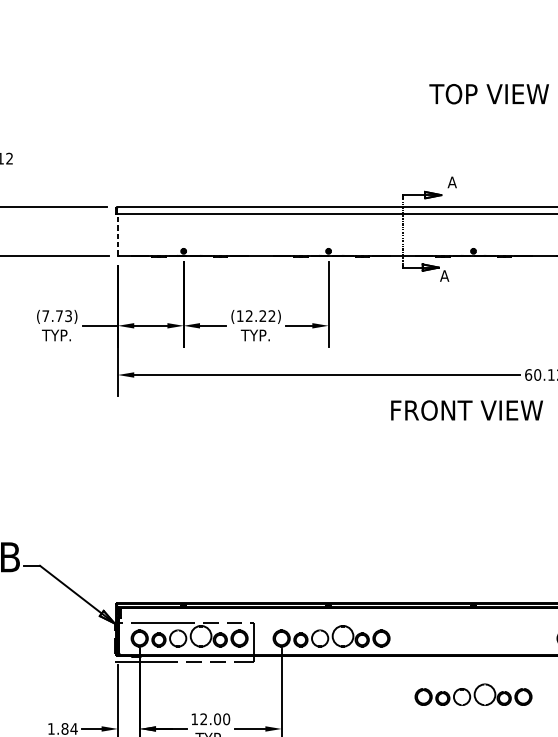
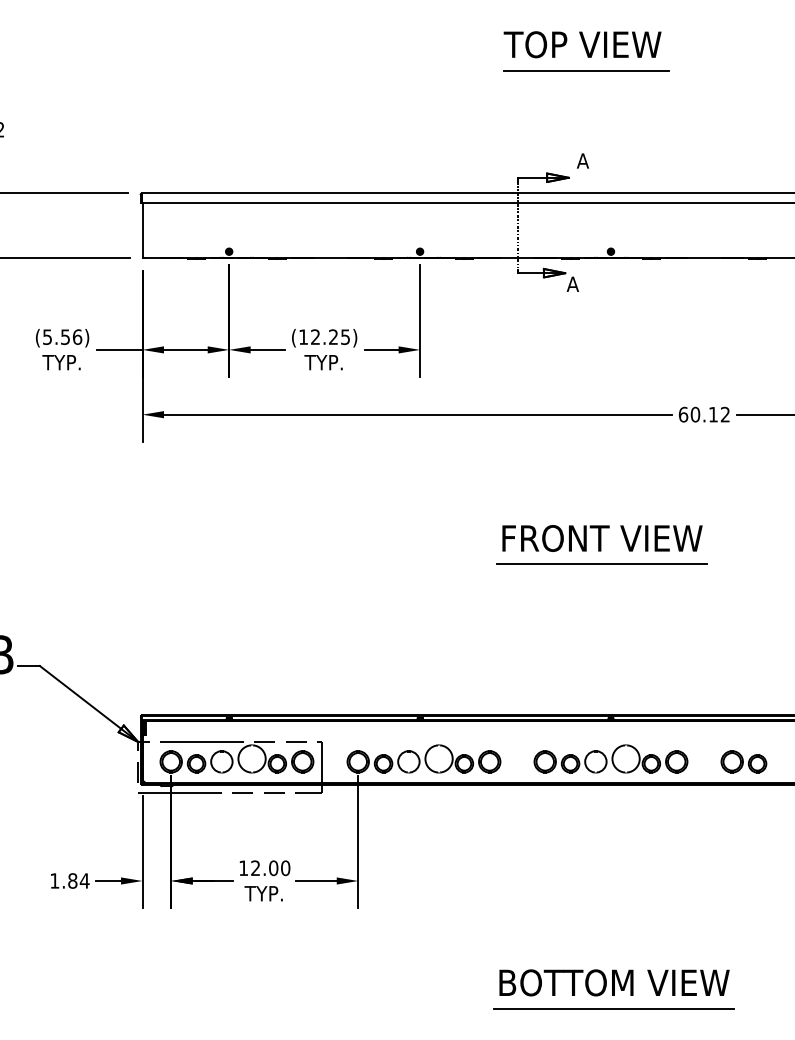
text: (489, 93) -> (582, 44), moved
line: (454, 113) -> (586, 70), added
line: (117, 234) -> (142, 229), dashed -> solid
text: (57, 315) -> (62, 336), (7.73) -> (5.56)
text: (272, 315) -> (345, 336), (12.22) -> (12.25)
text: (467, 410) -> (602, 538), moved
line: (466, 488) -> (601, 564), added
part: (473, 694) -> (610, 758), moved

